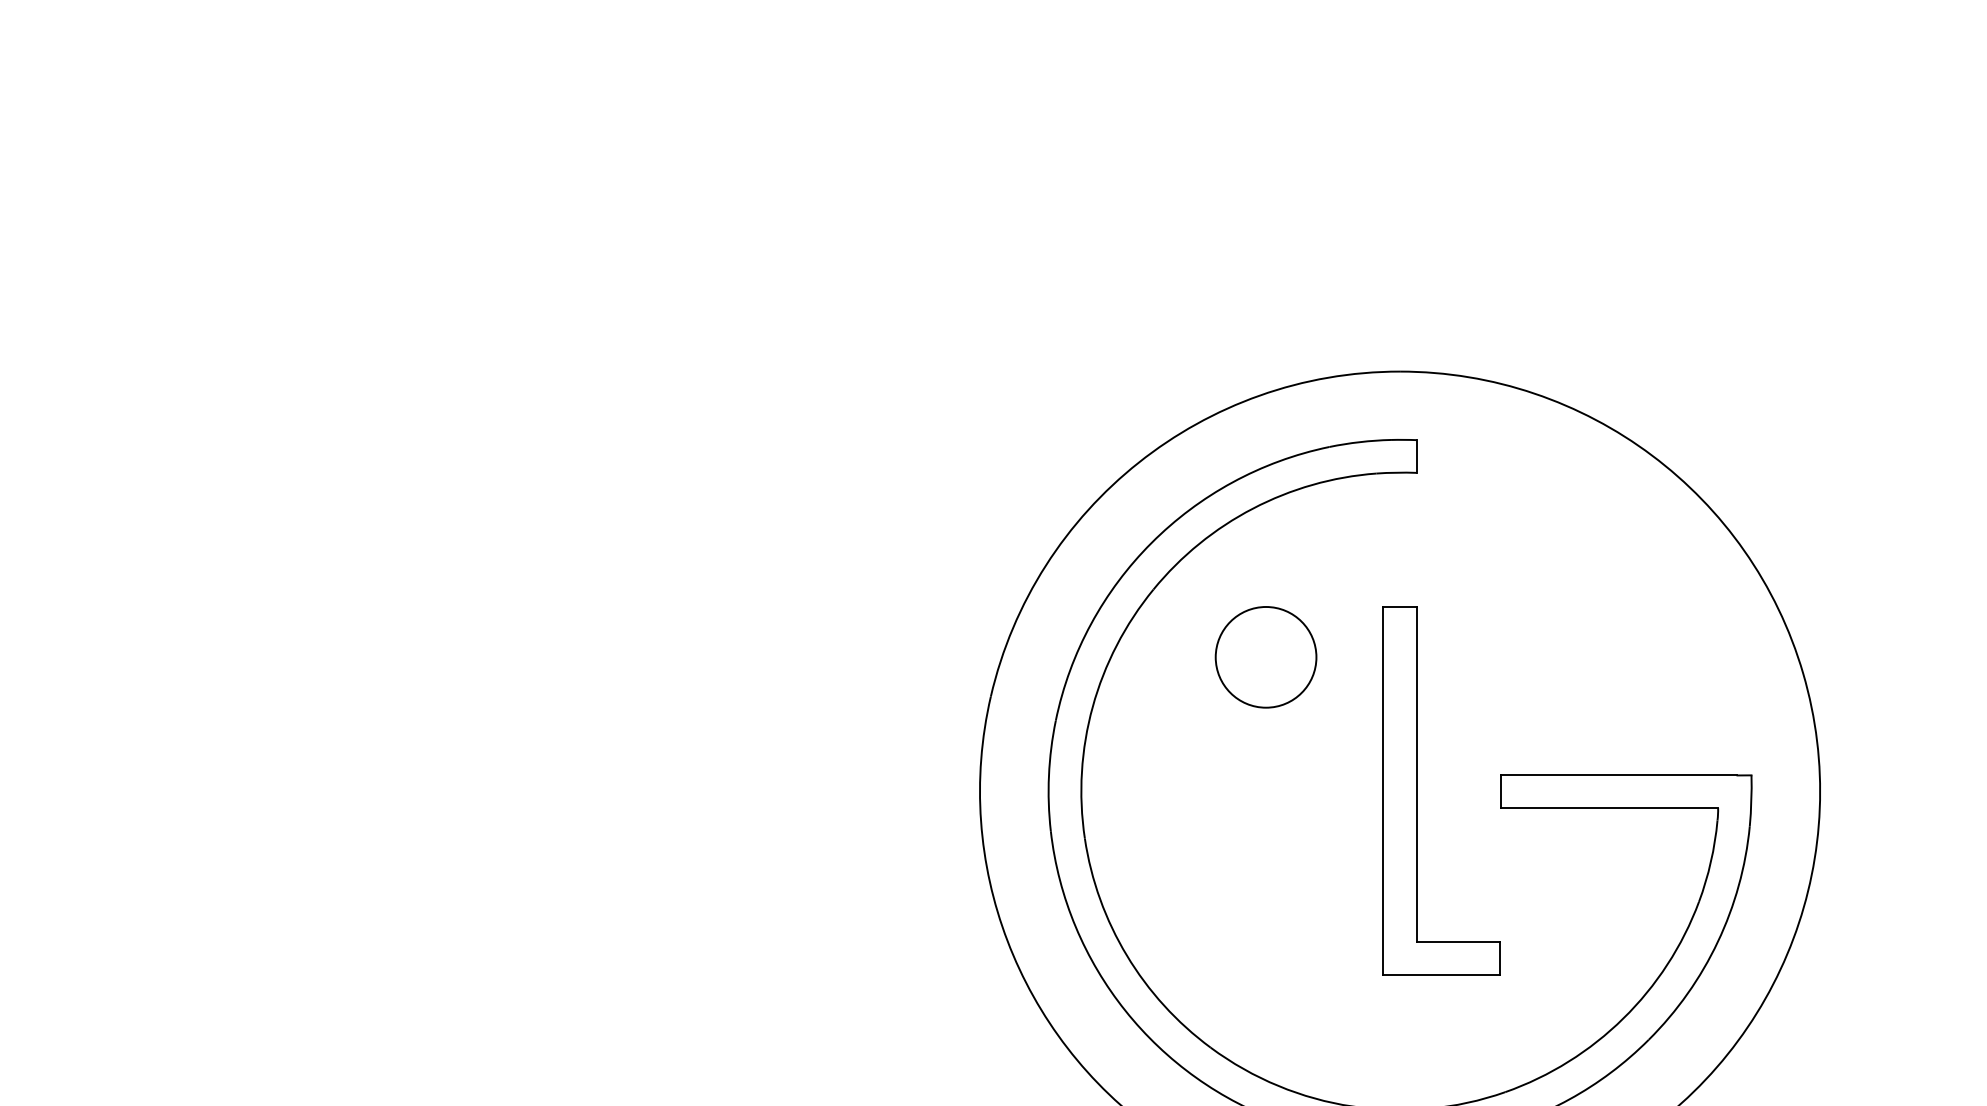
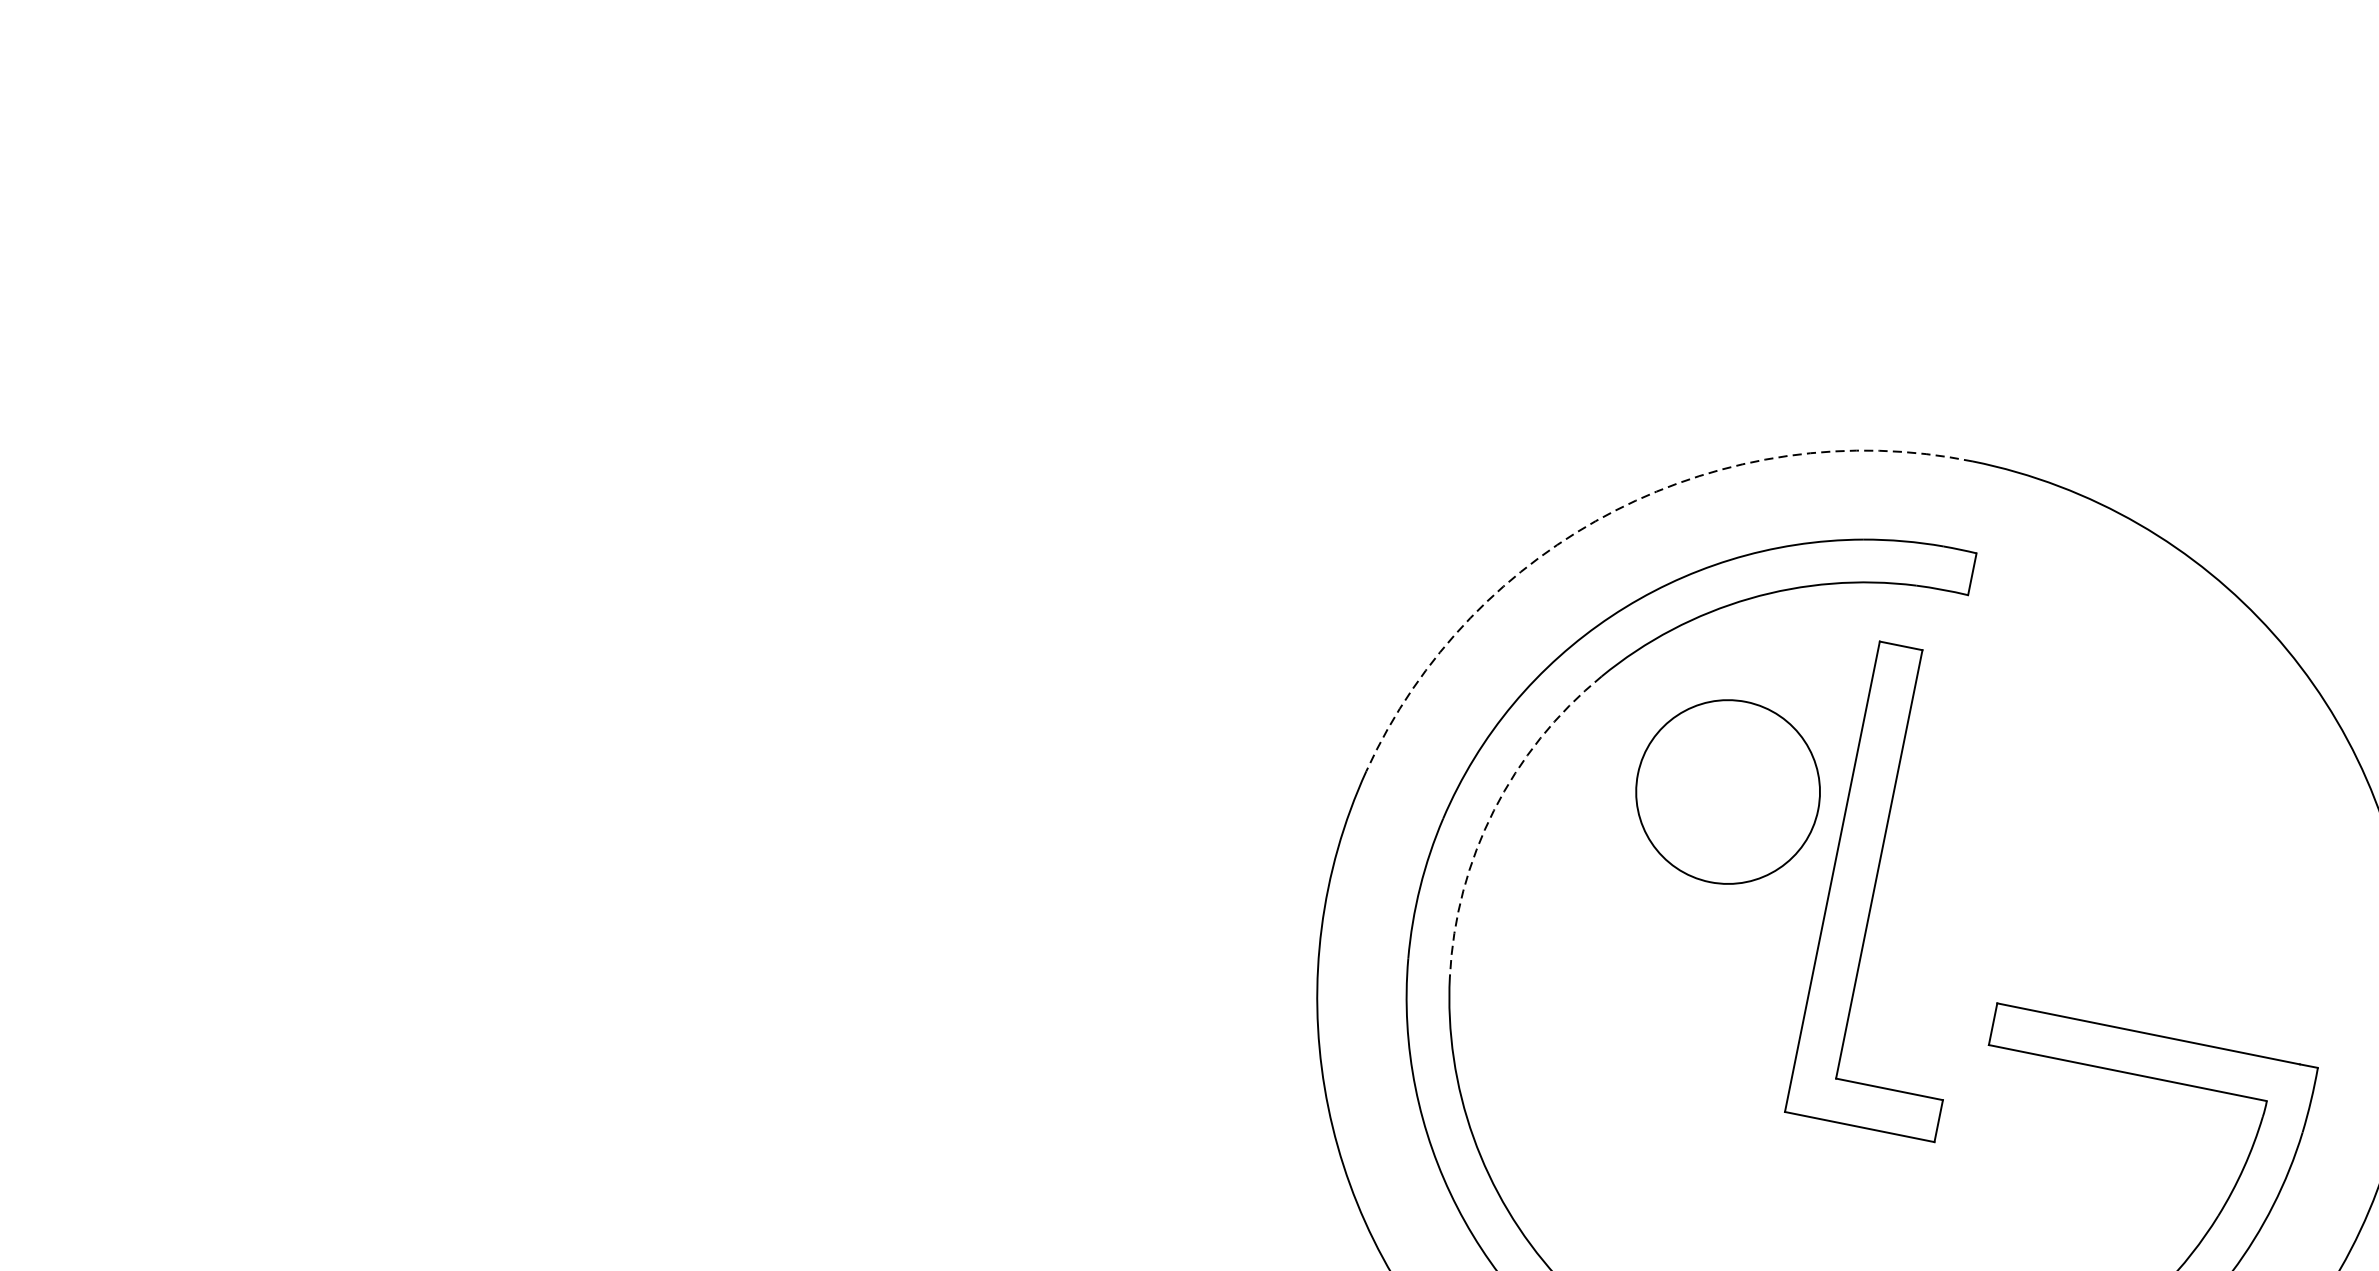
arc: (1138, 462) -> (1615, 510), solid -> dashed
circle: (1265, 656) -> (1727, 790), size x1.4
arc: (1092, 706) -> (1493, 810), solid -> dashed
part: (1417, 790) -> (1876, 884), moved

